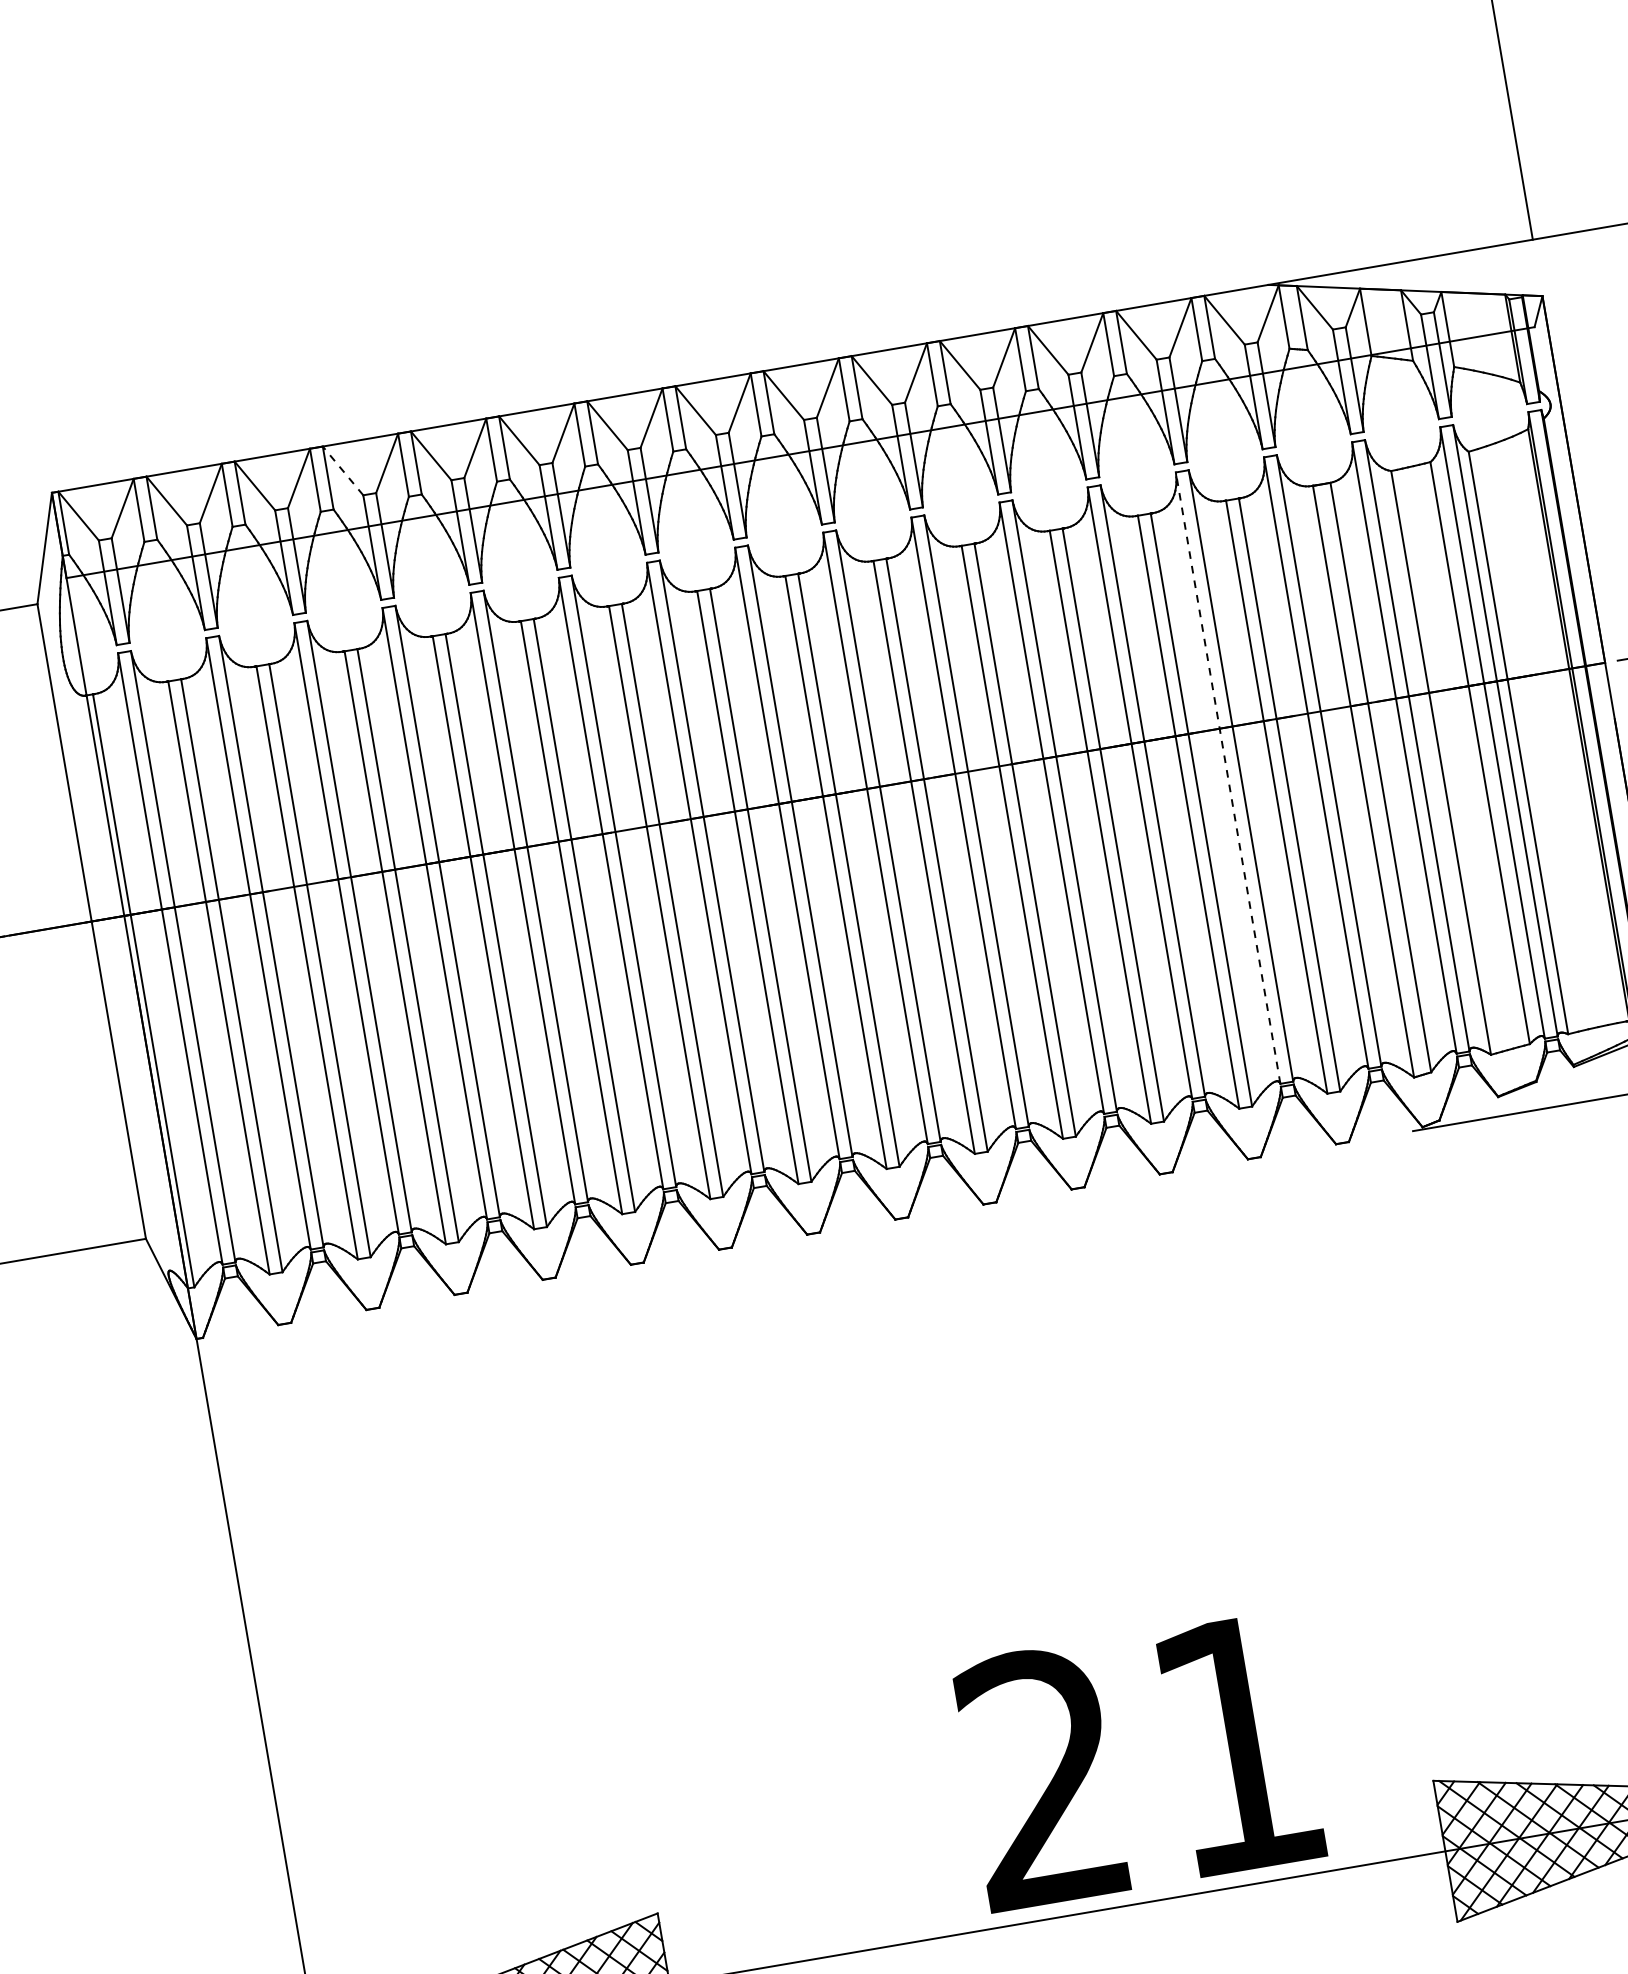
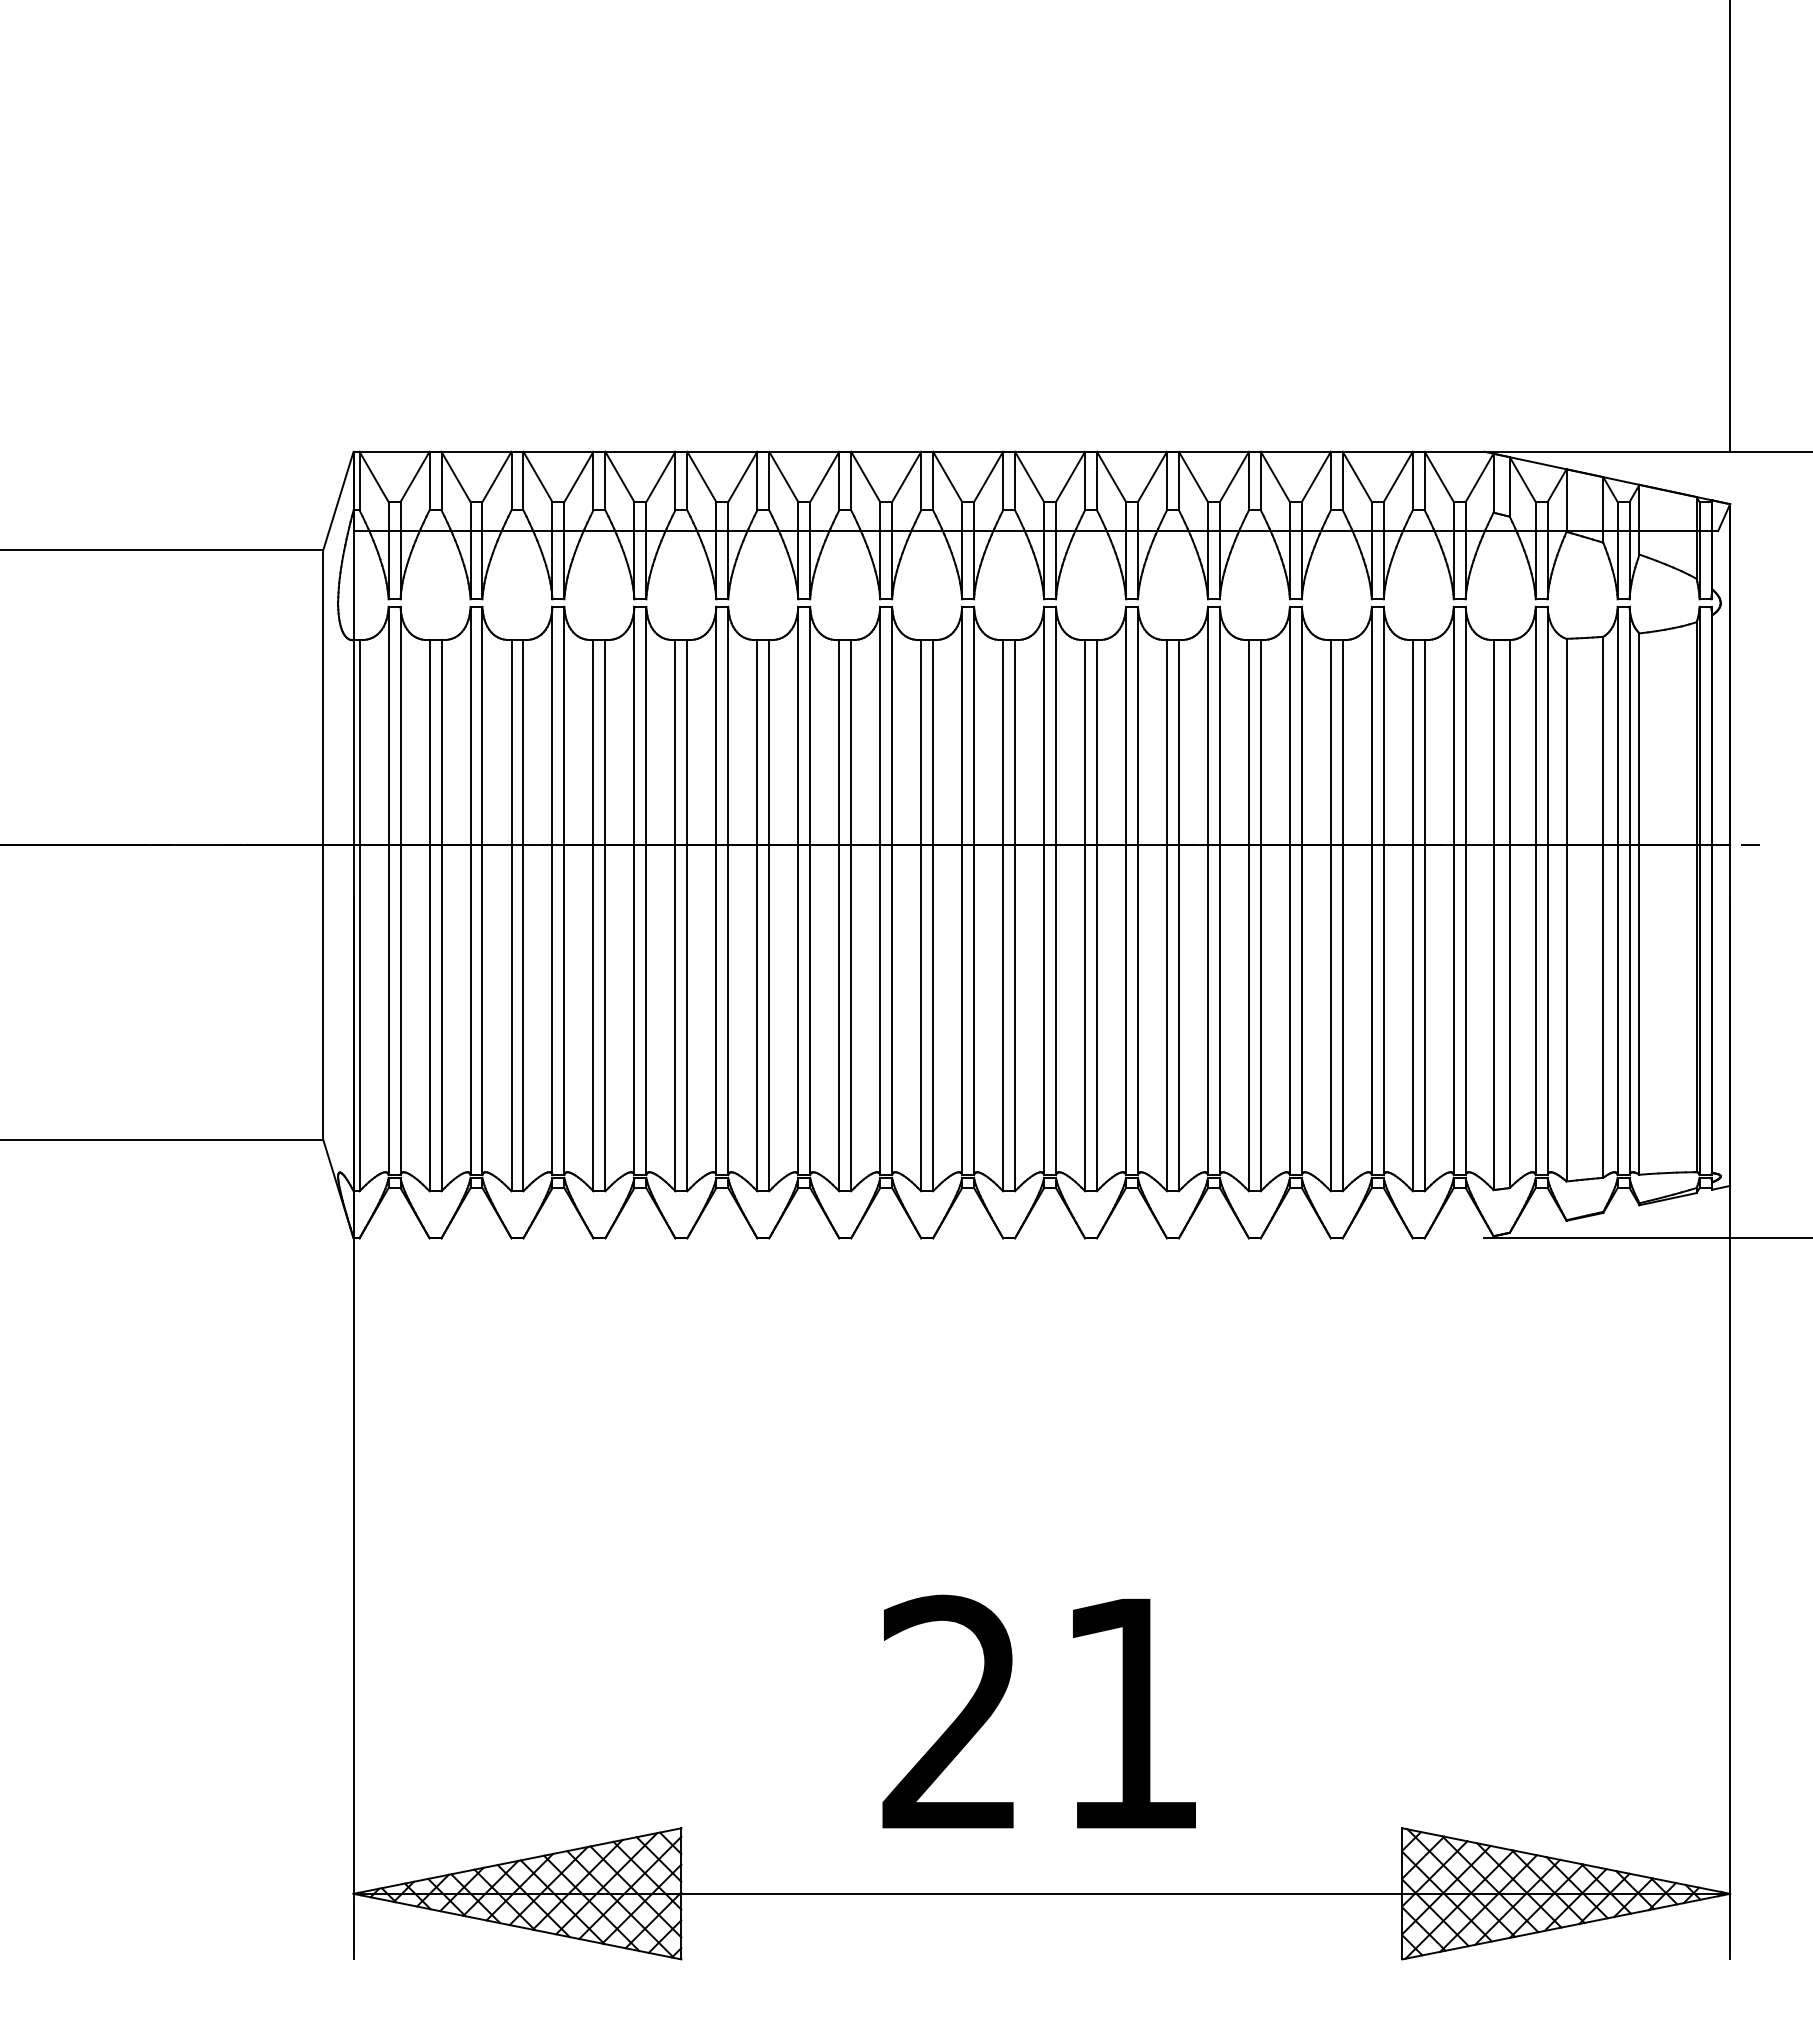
line: (342, 470) -> (619, 476), dashed -> solid
line: (1227, 777) -> (1371, 890), dashed -> solid
text: (1137, 1759) -> (1038, 1711), moved

